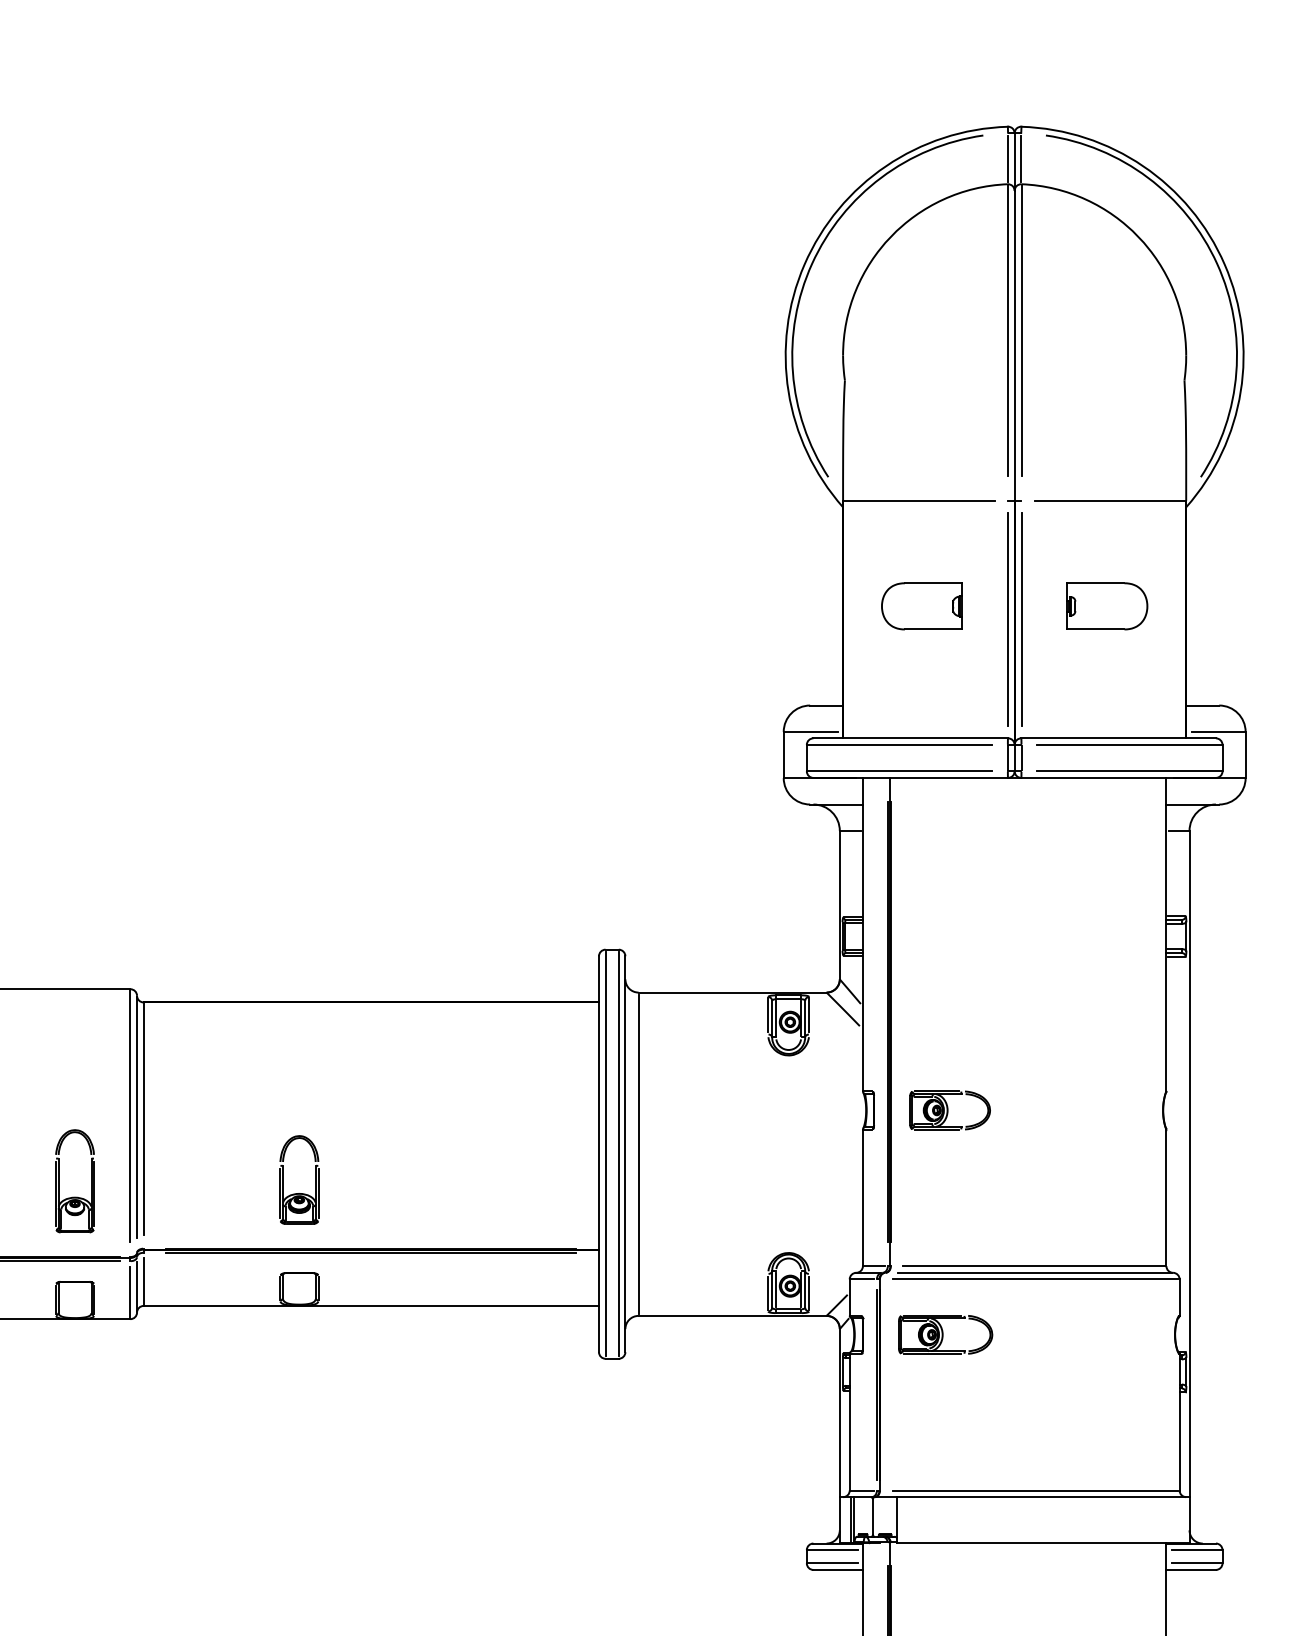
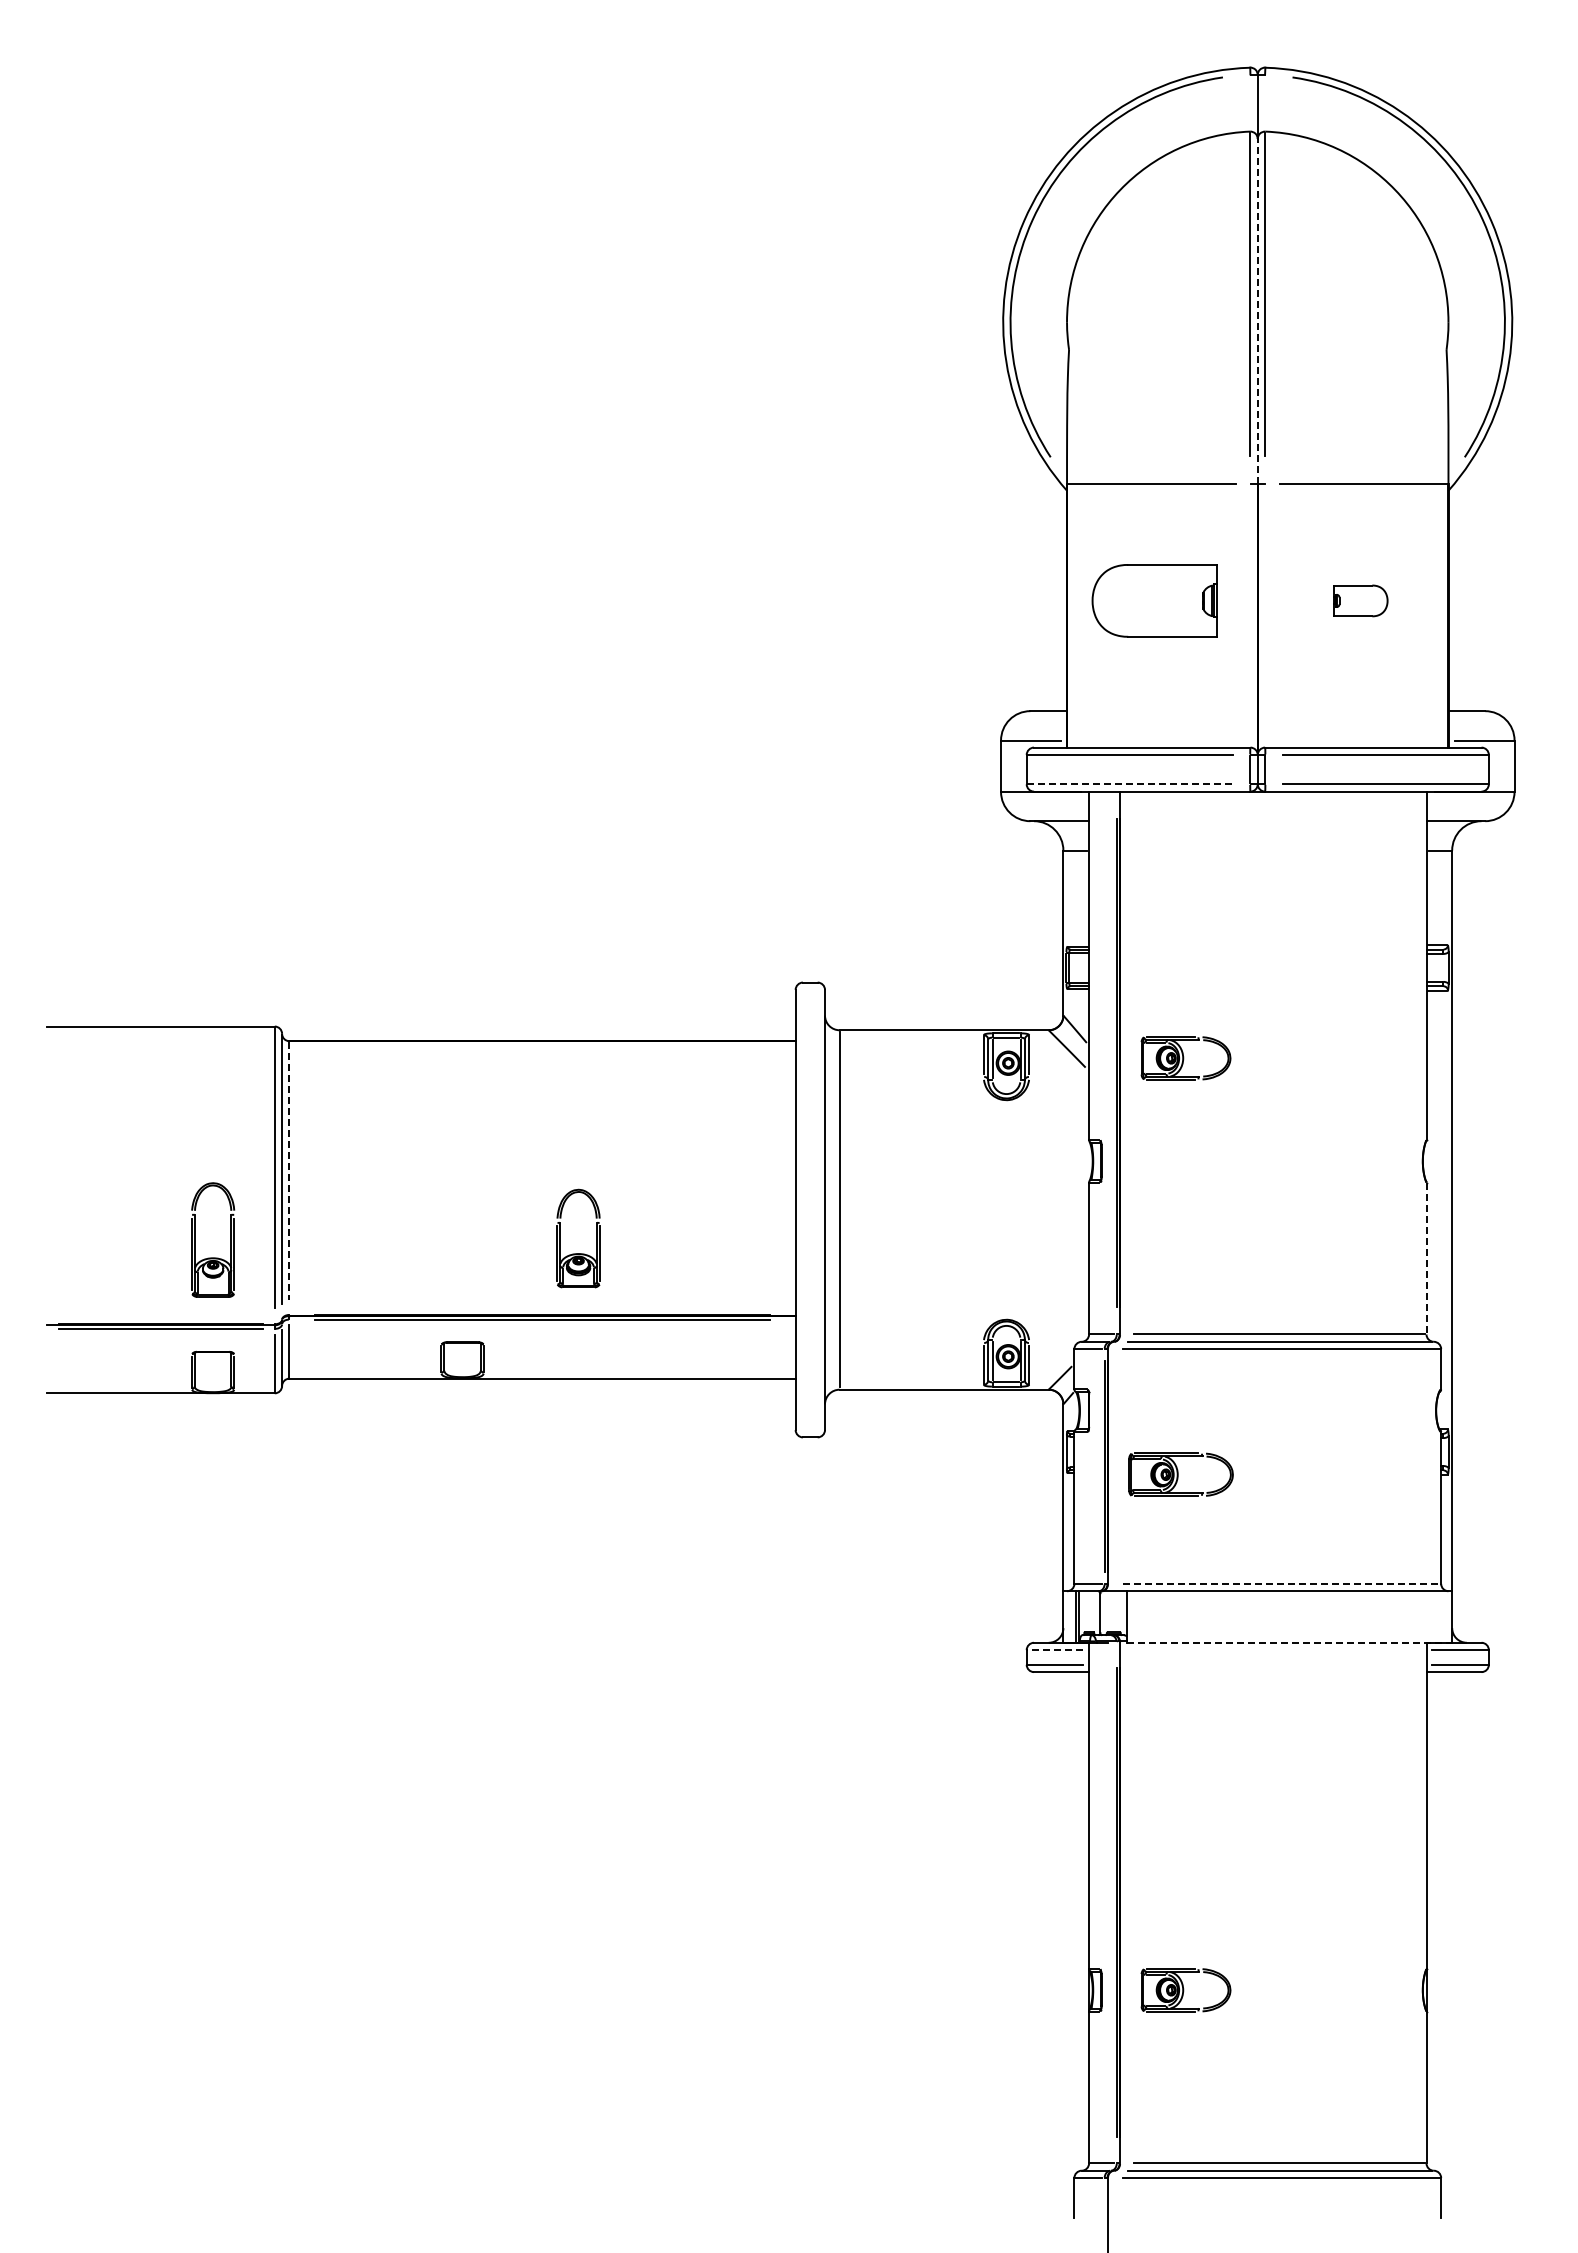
line: (1008, 158) -> (1250, 102), removed
line: (1021, 158) -> (1265, 102), removed
line: (1014, 345) -> (1257, 310), solid -> dashed
part: (921, 606) -> (1154, 600), size x1.4
part: (1107, 606) -> (1360, 600), size x0.6
line: (1008, 619) -> (1250, 615), removed
line: (1021, 619) -> (1265, 615), removed
line: (899, 771) -> (1129, 784), solid -> dashed
part: (949, 1110) -> (1185, 1058), moved
line: (143, 1118) -> (289, 1170), solid -> dashed
line: (605, 1153) -> (802, 1209), removed
line: (618, 1153) -> (817, 1209), removed
part: (299, 1193) -> (578, 1253), moved
line: (1166, 1197) -> (1426, 1258), solid -> dashed
part: (945, 1334) -> (1180, 1474), moved
line: (1036, 1490) -> (1281, 1583), solid -> dashed
line: (1044, 1543) -> (1290, 1642), solid -> dashed
line: (831, 1550) -> (1054, 1650), solid -> dashed

